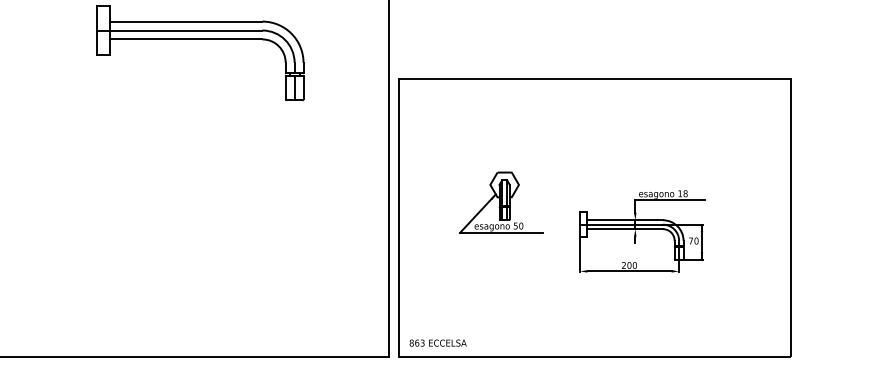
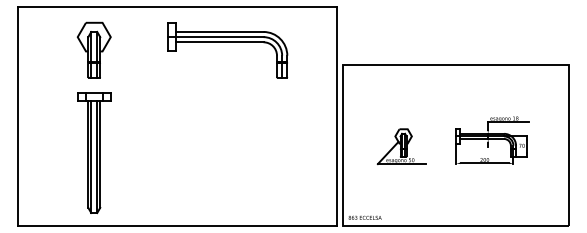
part: (500, 202) -> (401, 146), moved
part: (642, 231) -> (492, 140), moved

